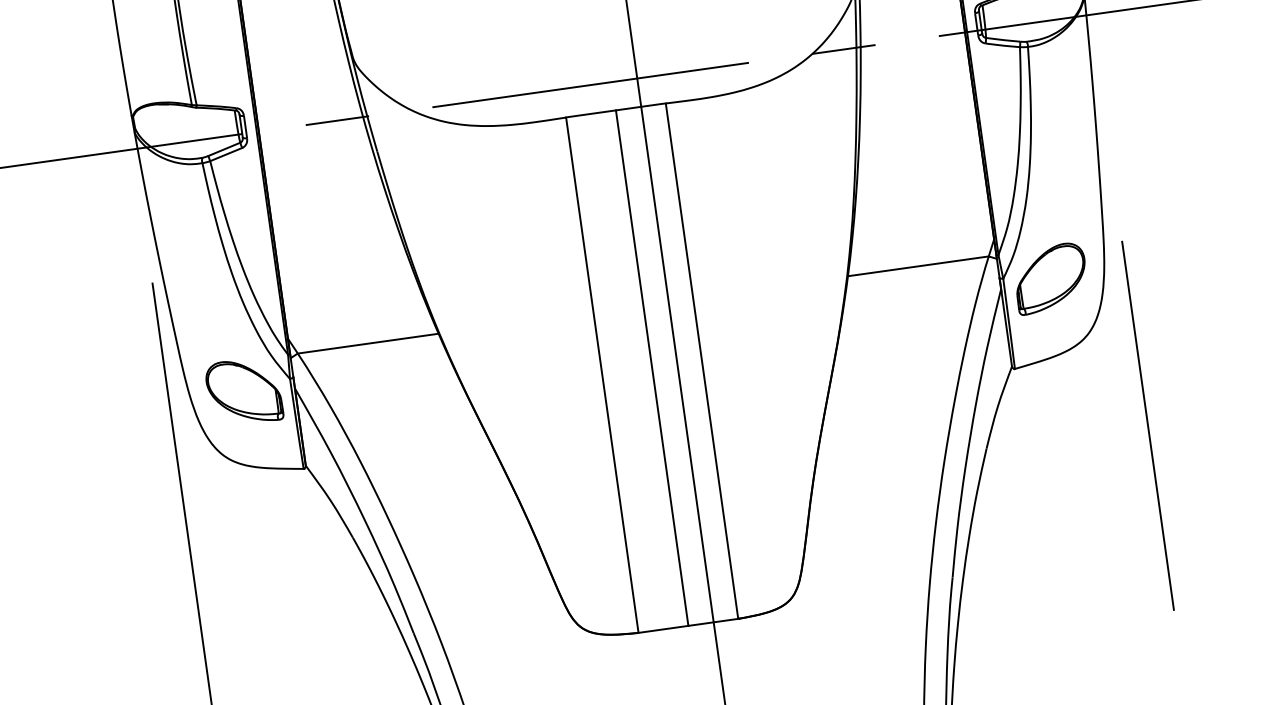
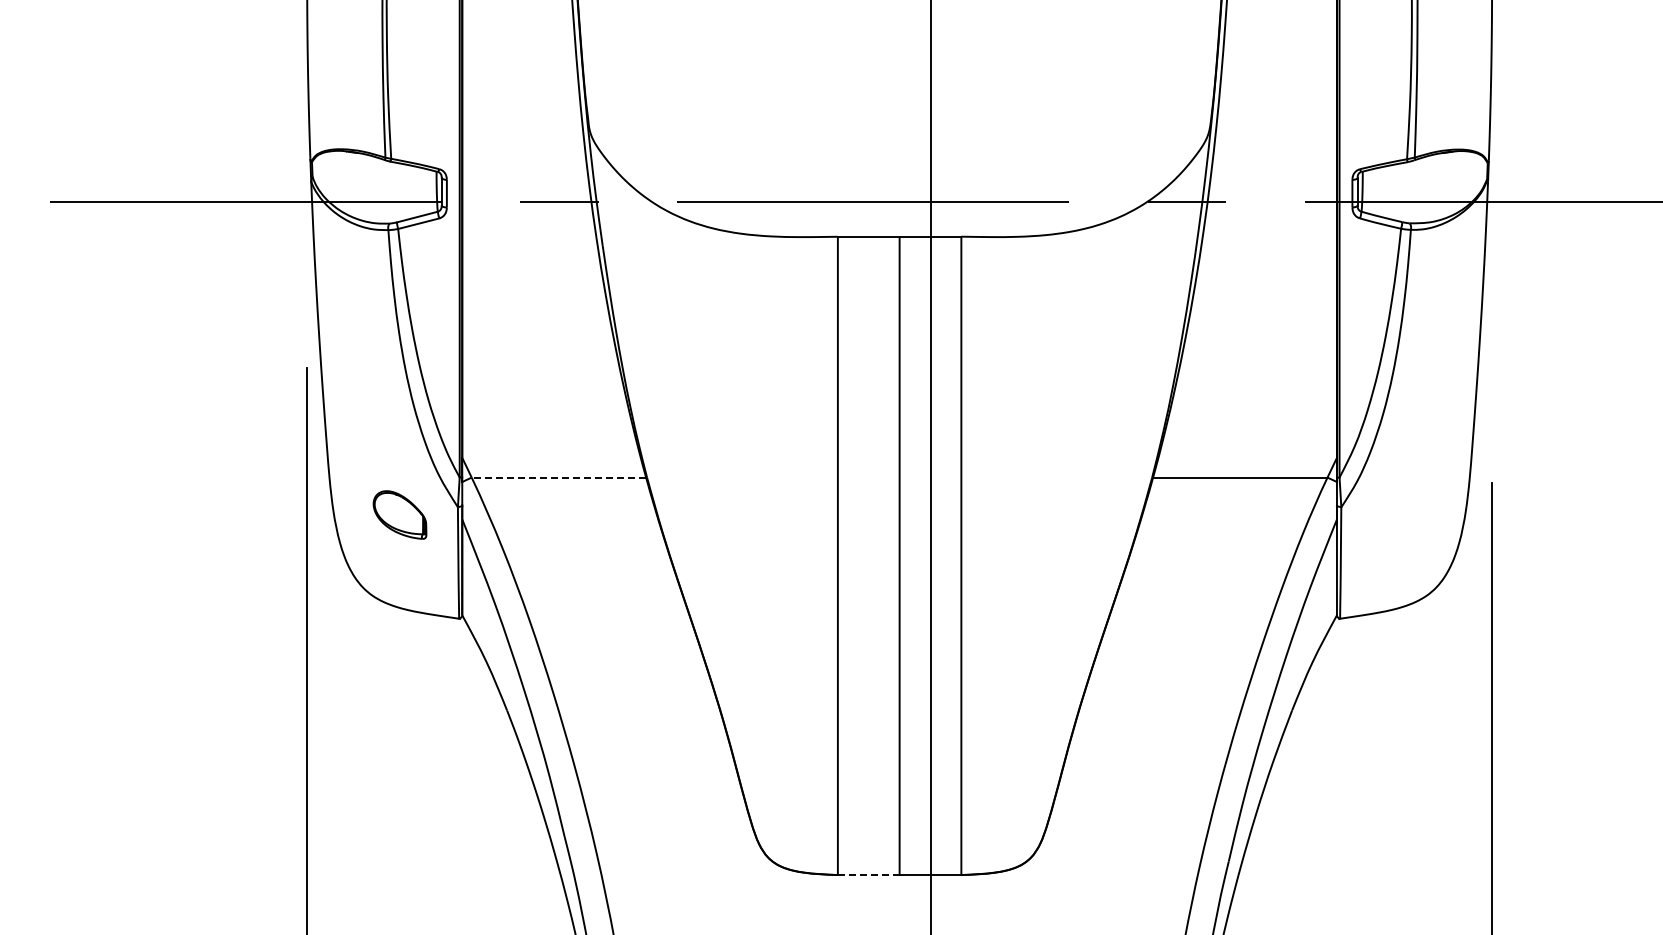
part: (1051, 278) -> (1399, 514), removed
line: (367, 343) -> (558, 477), solid -> dashed
part: (243, 391) -> (399, 514), size x0.6
line: (663, 629) -> (868, 875), solid -> dashed

